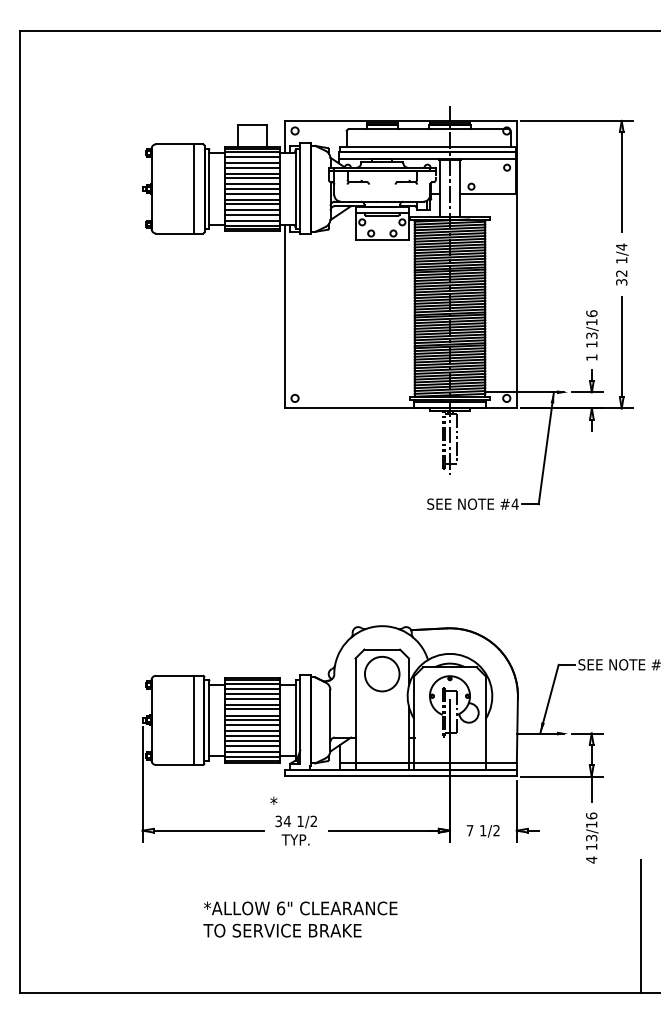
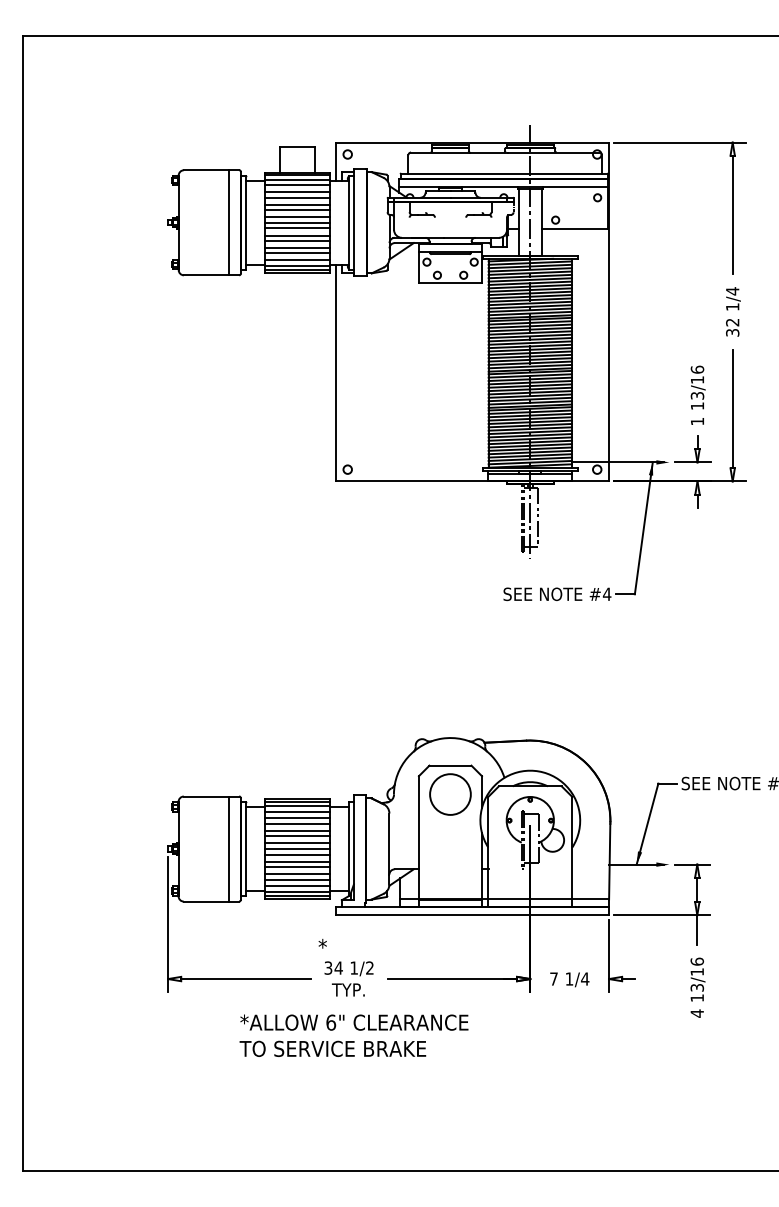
text: (496, 830) -> (585, 978), 1/2 -> 1/4
text: (299, 919) -> (353, 1035), moved
line: (641, 926) -> (755, 1091), removed

